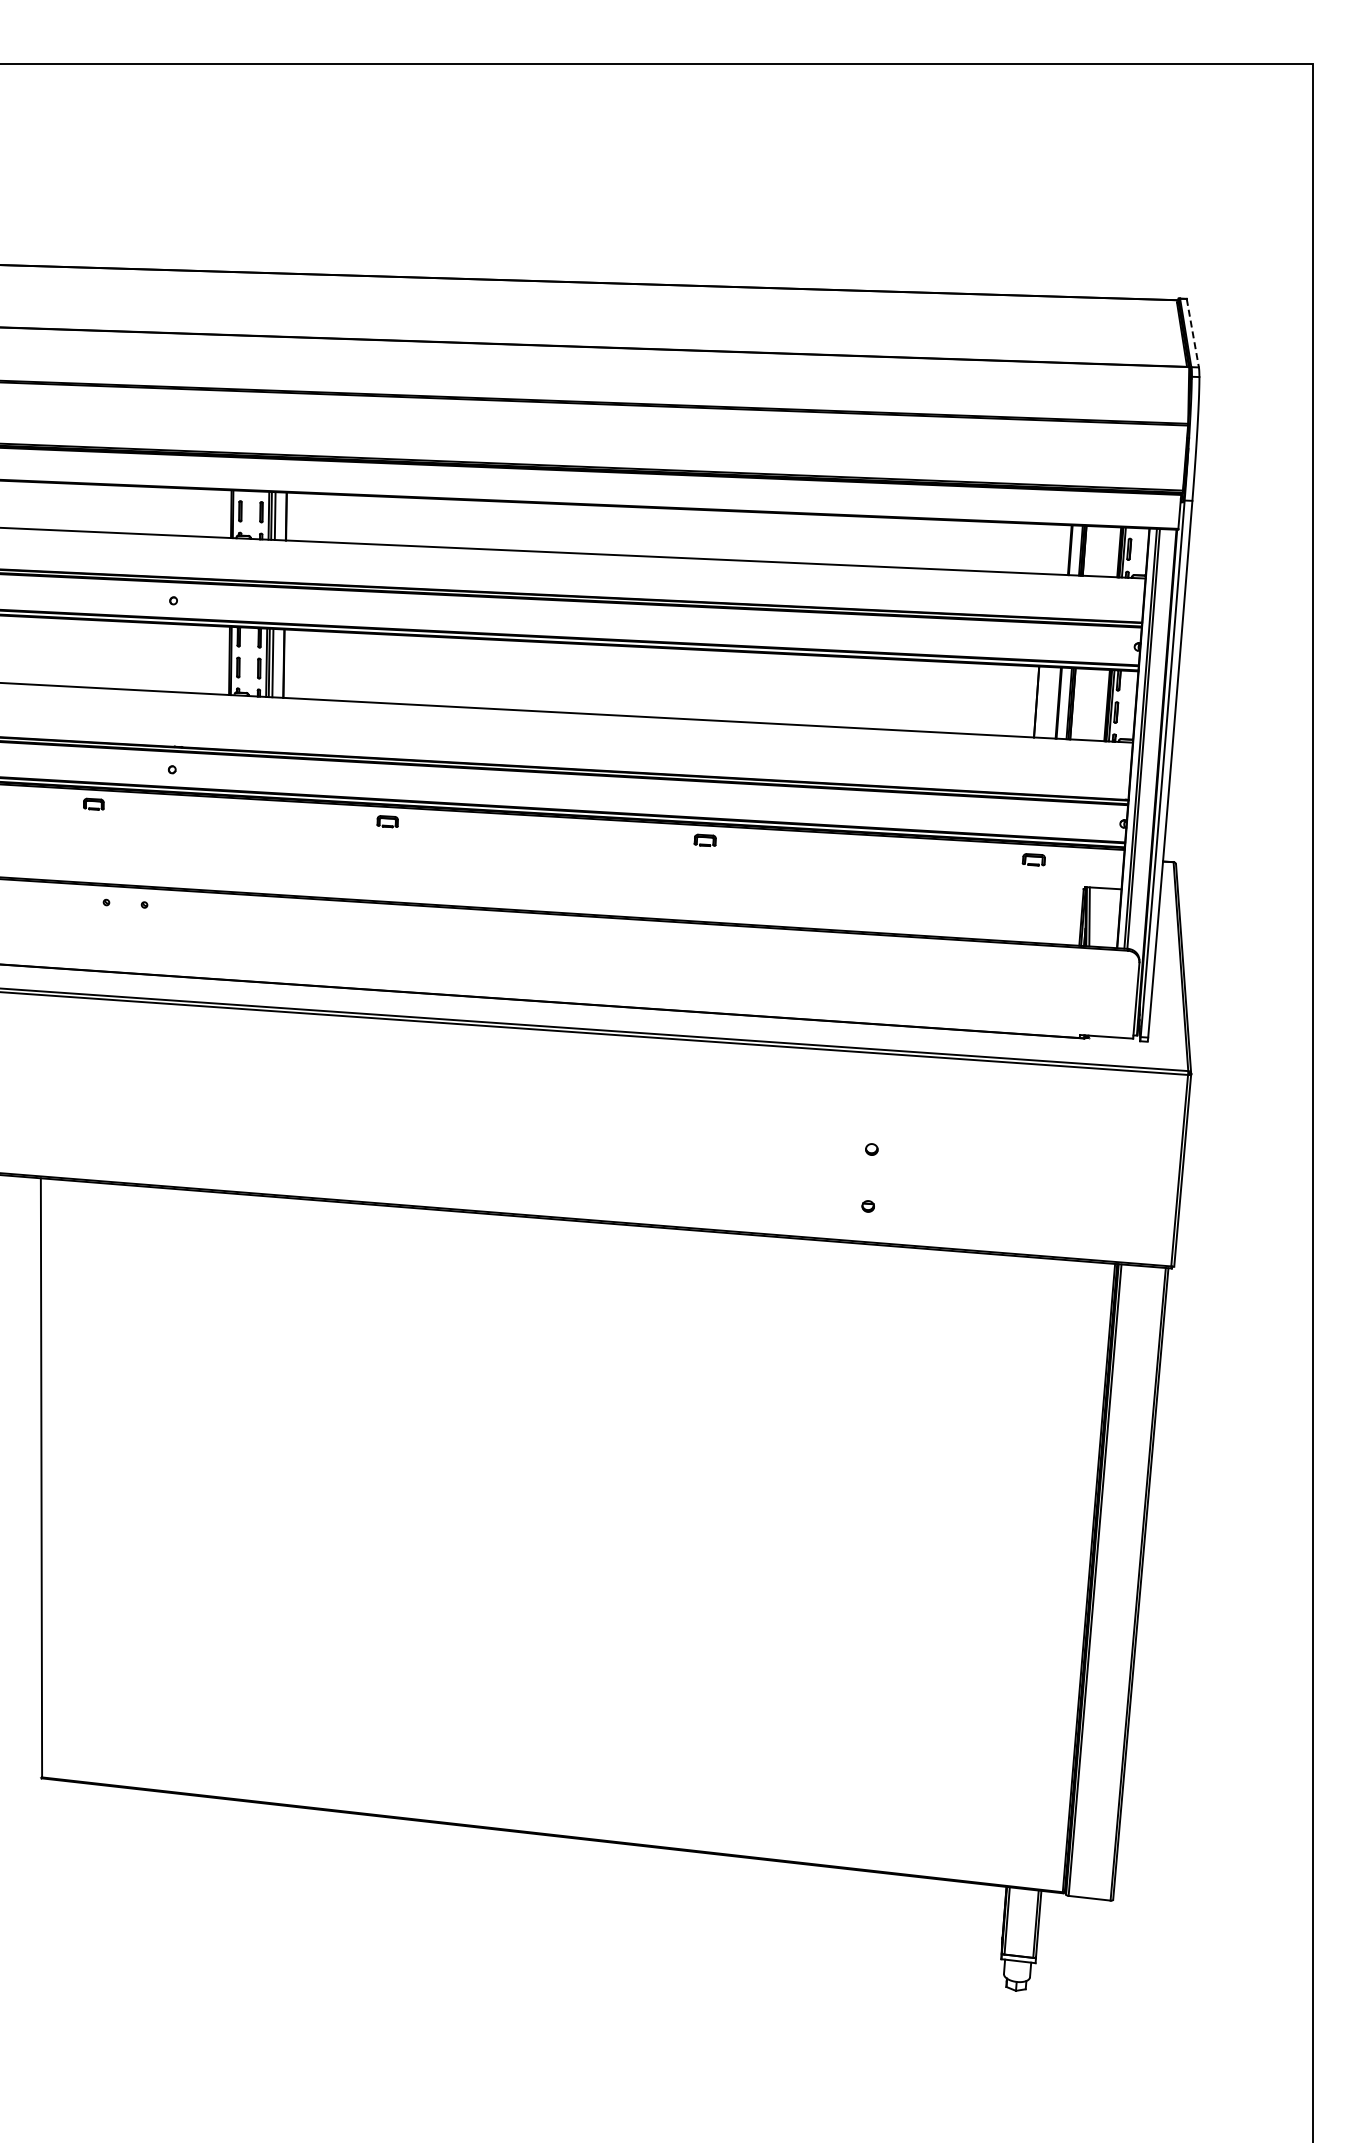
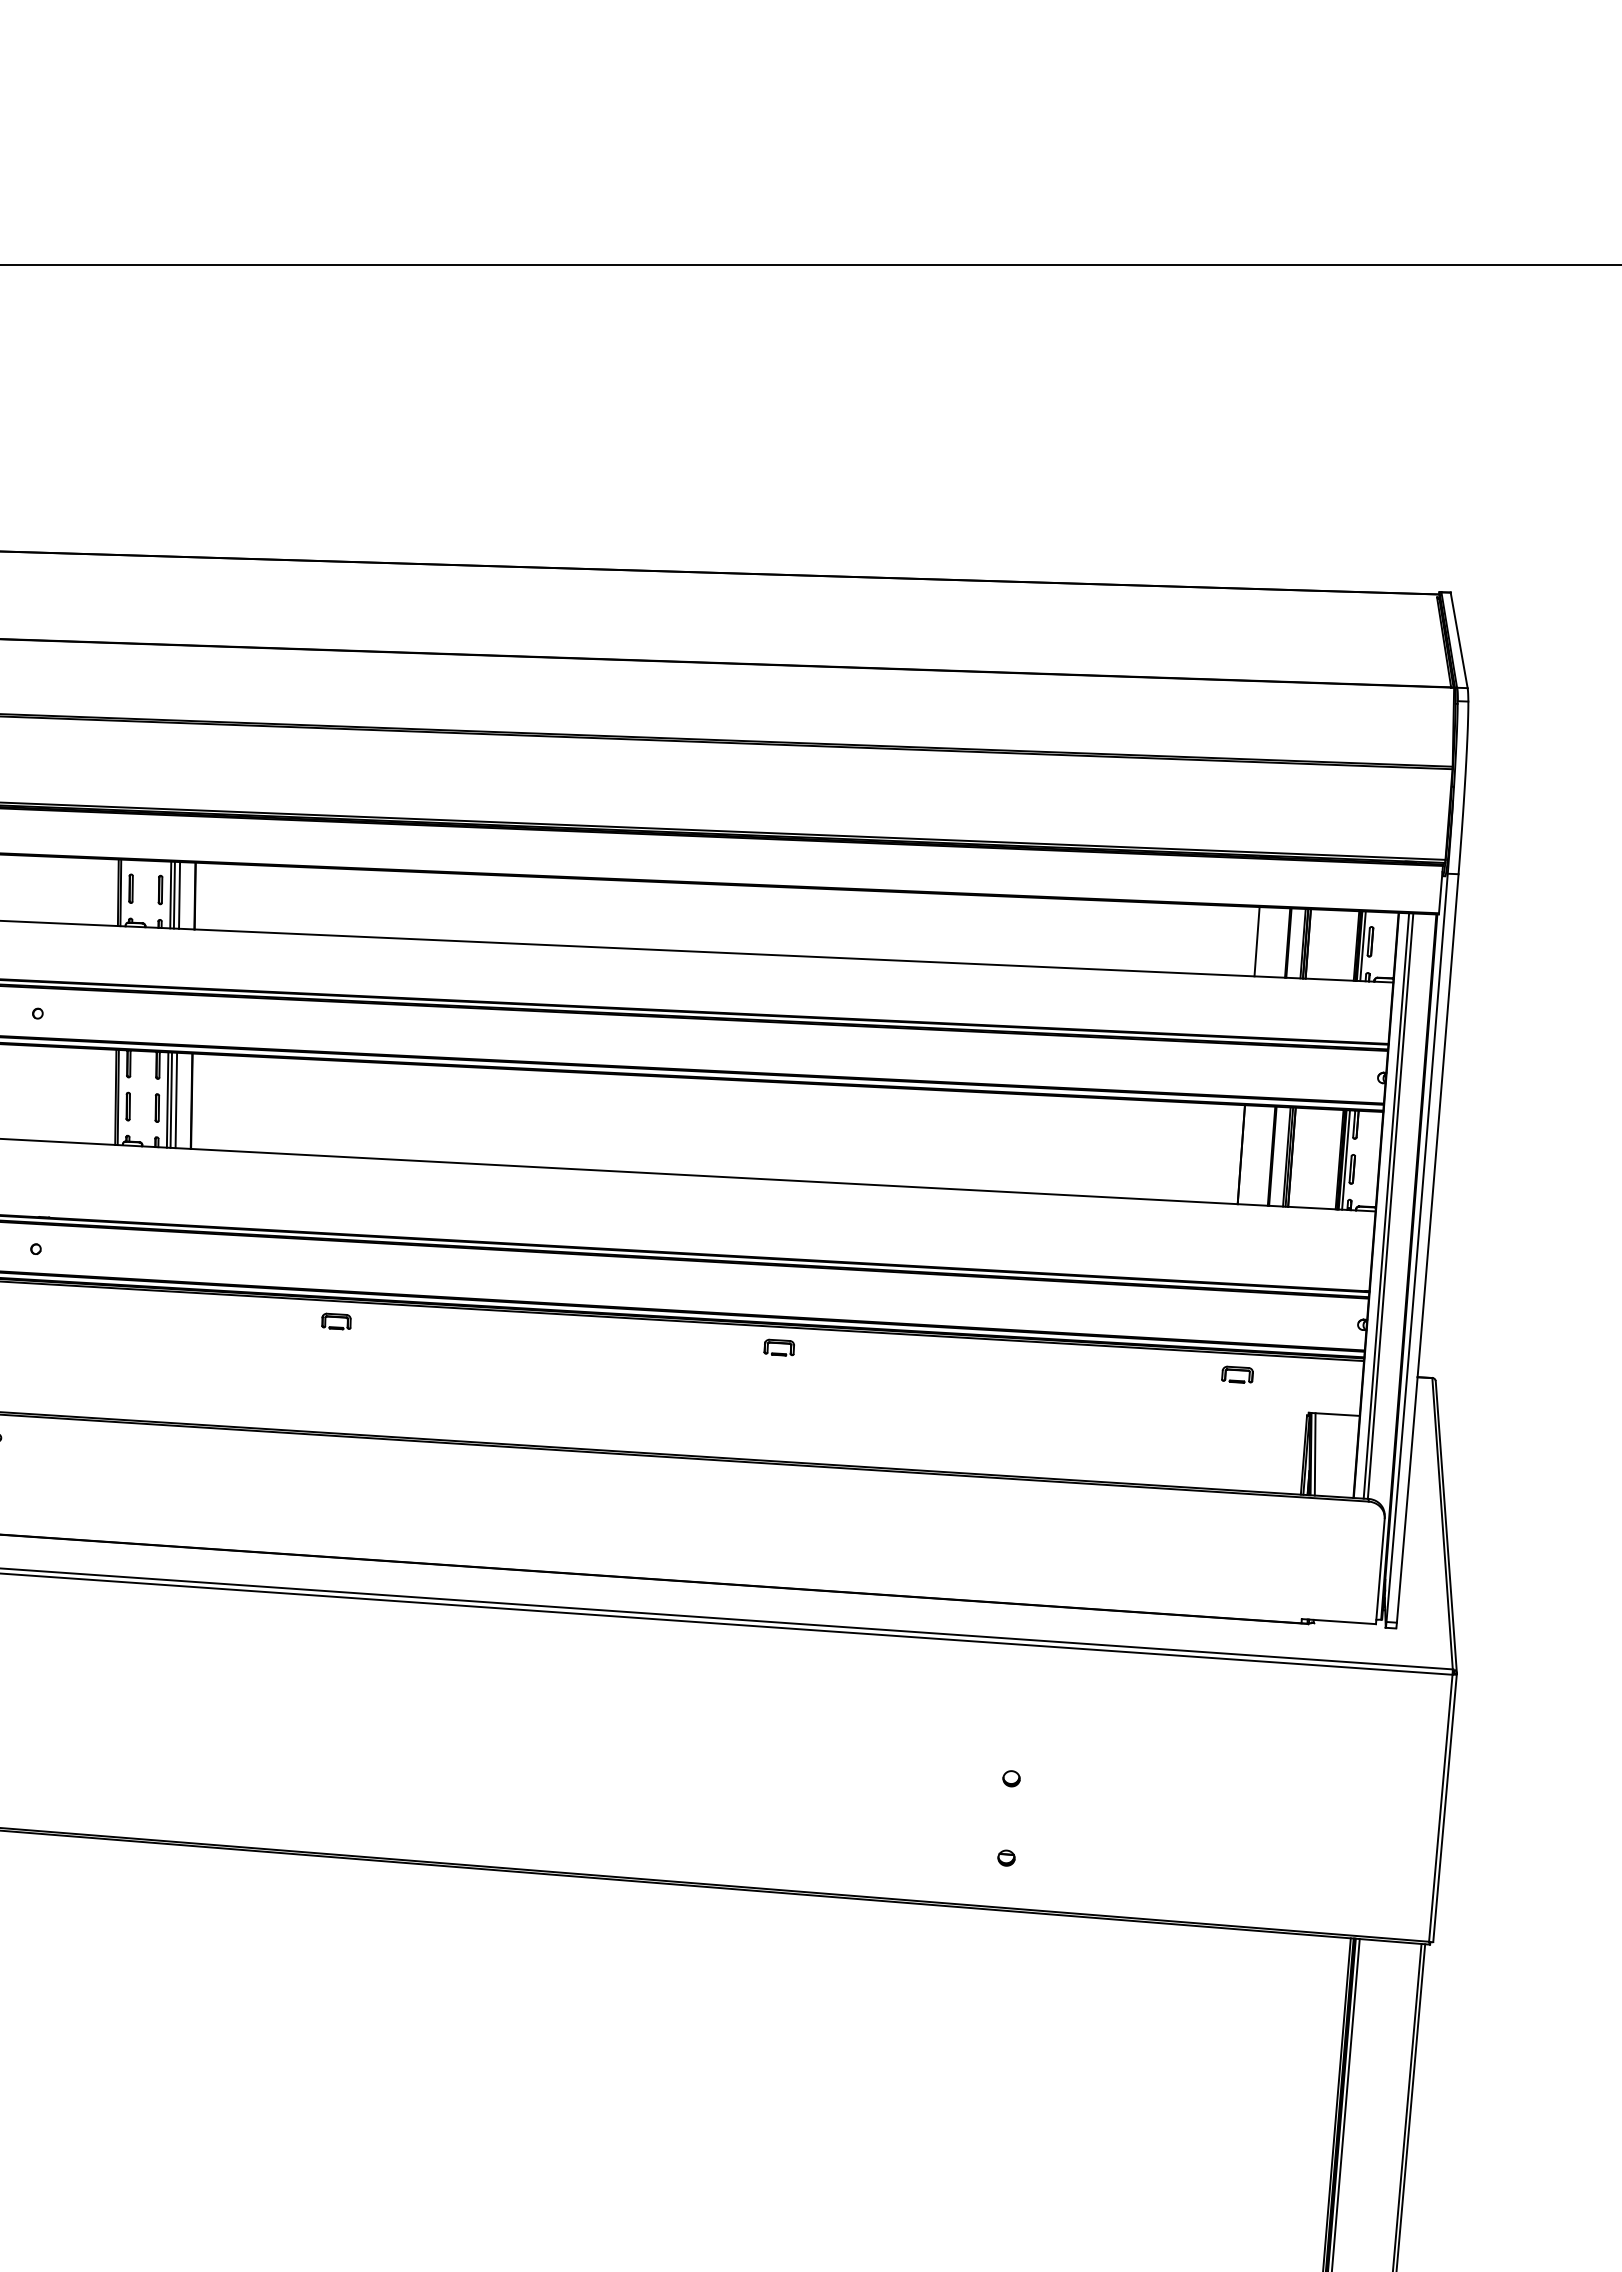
line: (1192, 333) -> (1458, 640), dashed -> solid
line: (1047, 549) -> (1256, 942), added

